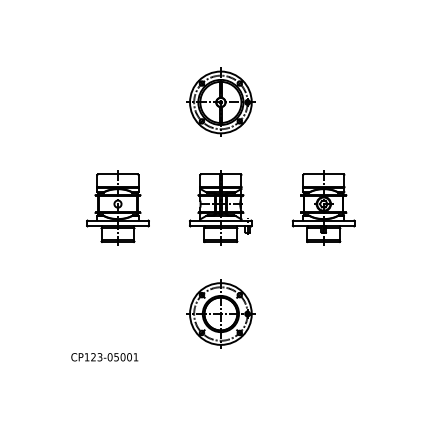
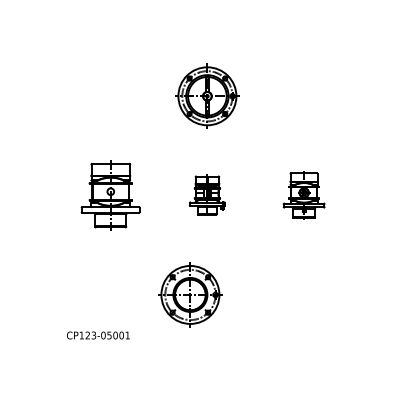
part: (220, 208) -> (207, 195), size x0.6
part: (324, 208) -> (304, 195), size x0.7
part: (220, 313) -> (190, 294), moved

